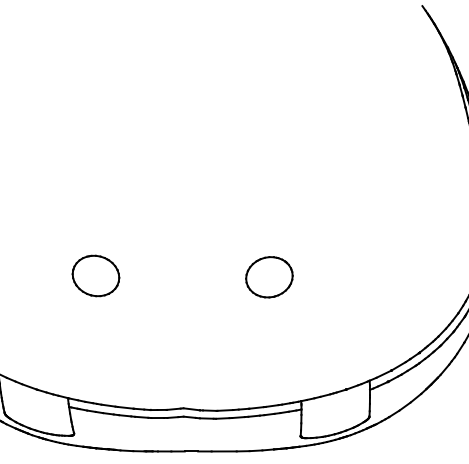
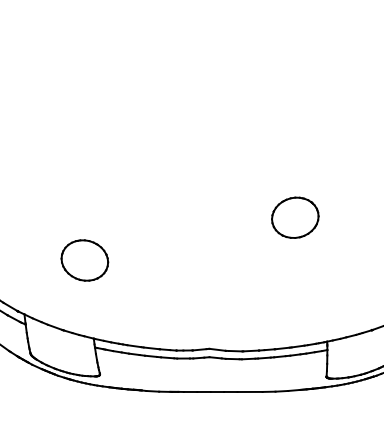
part: (95, 275) -> (84, 260), moved

